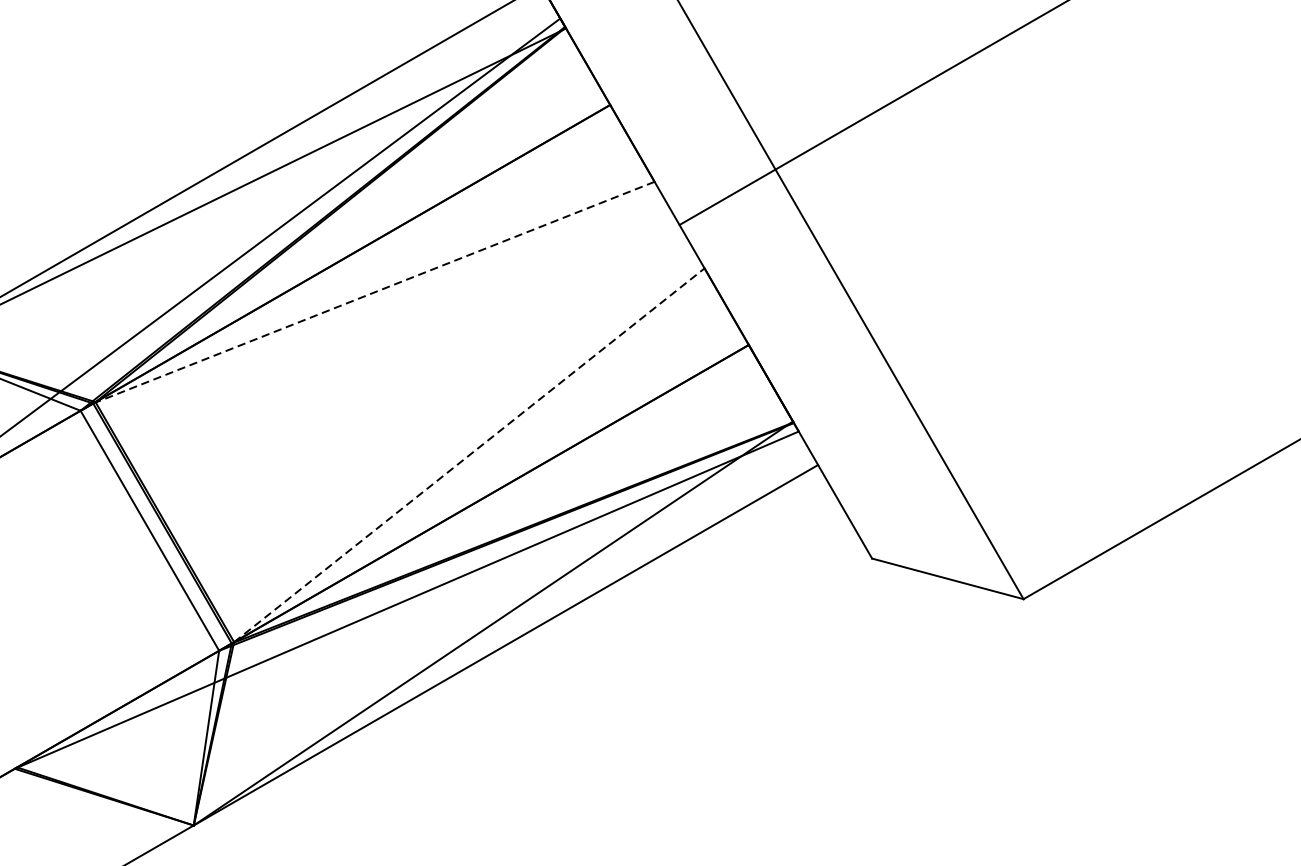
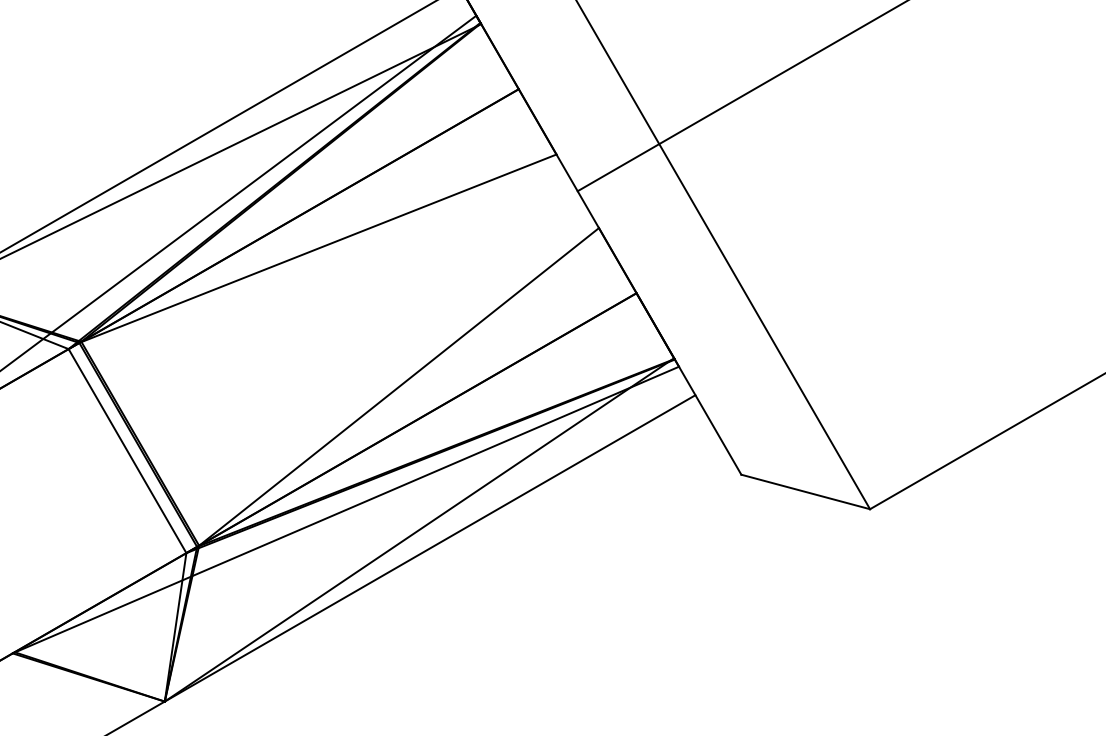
line: (374, 292) -> (318, 248), dashed -> solid
line: (469, 454) -> (399, 386), dashed -> solid

